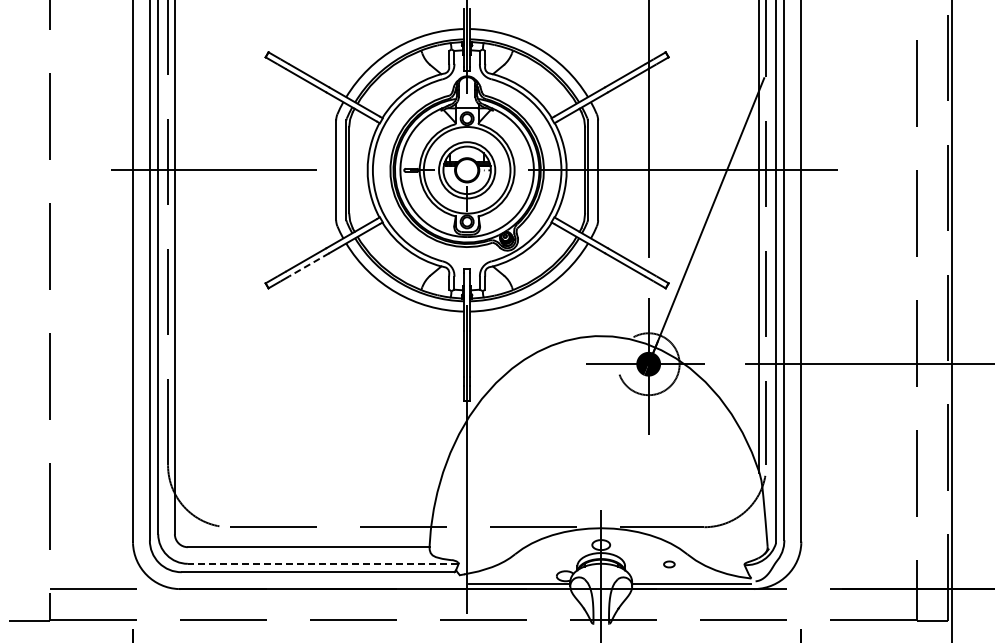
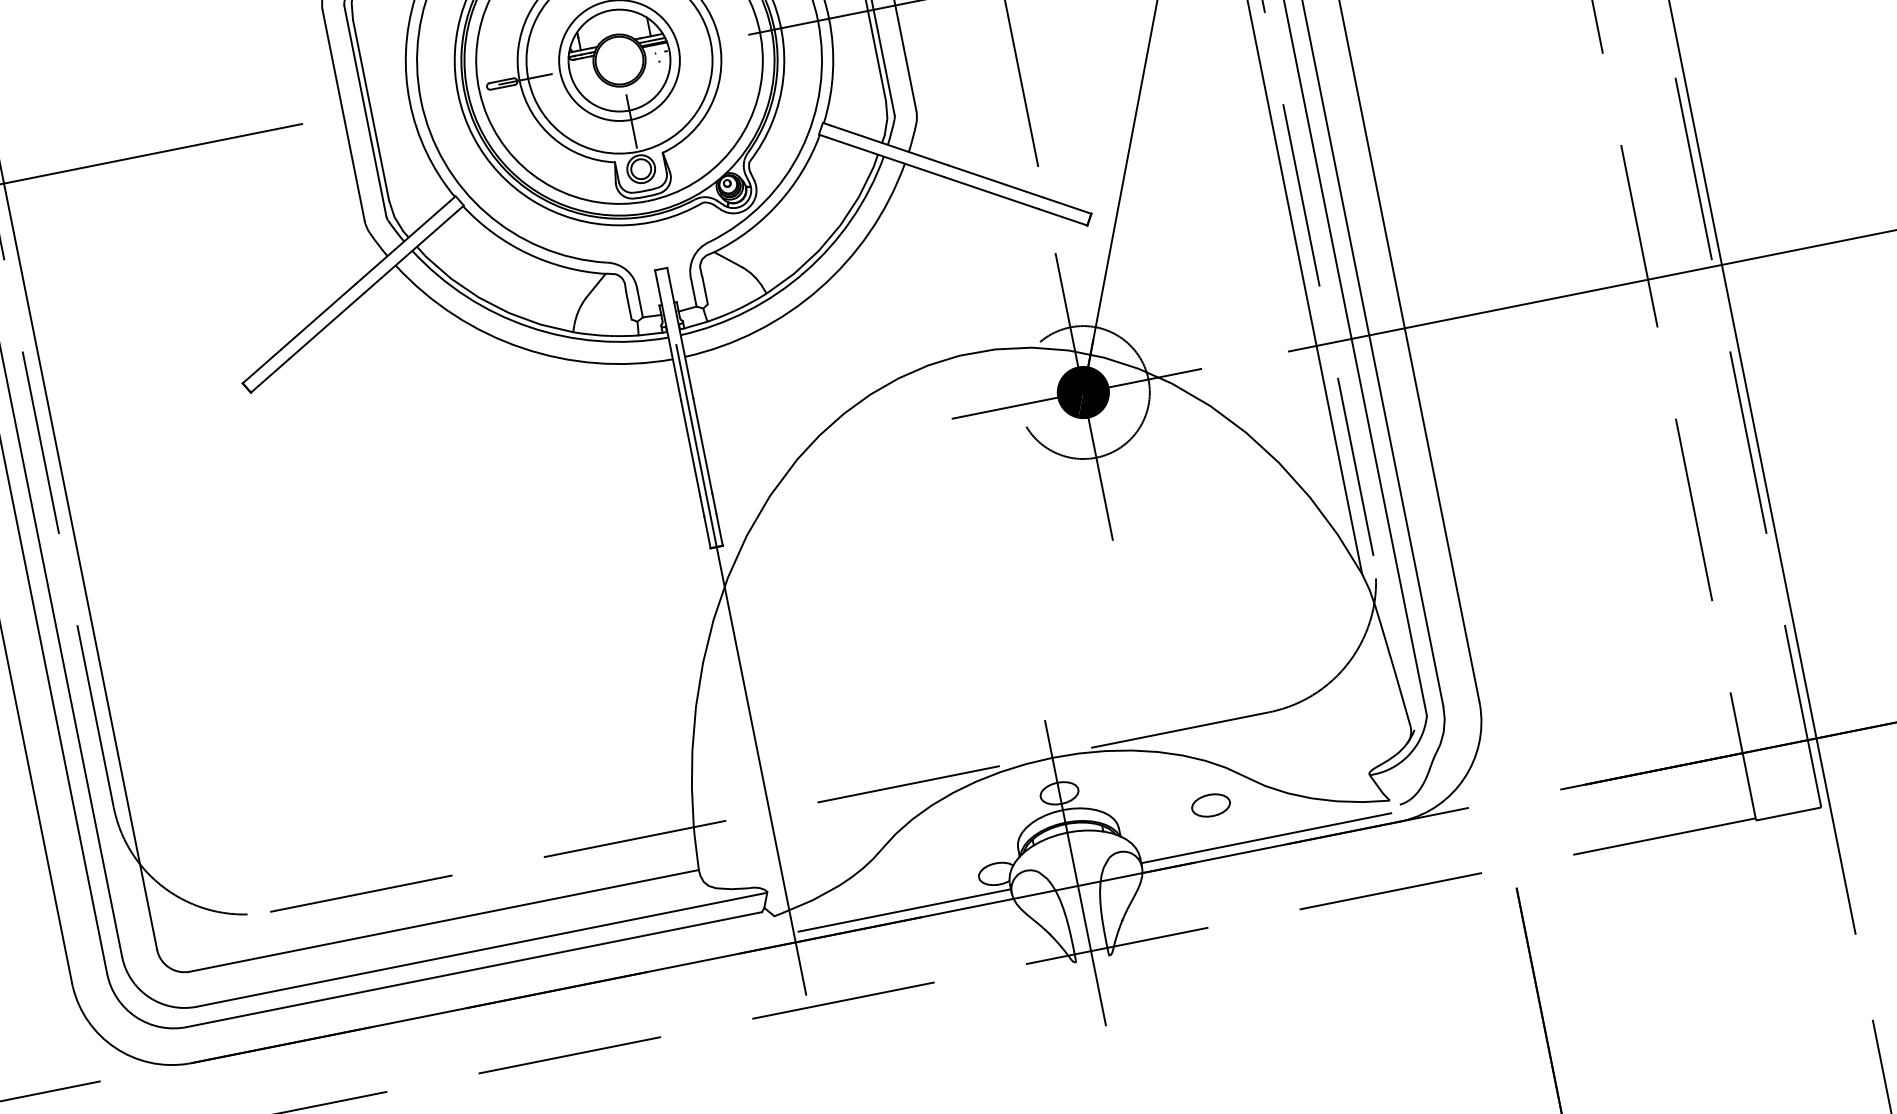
line: (308, 265) -> (325, 327), dashed -> solid
line: (322, 563) -> (480, 949), dashed -> solid
part: (669, 564) -> (1211, 805), size x1.67

